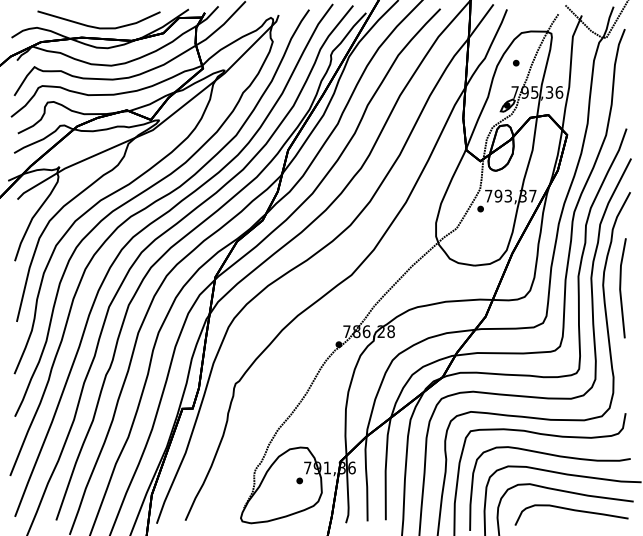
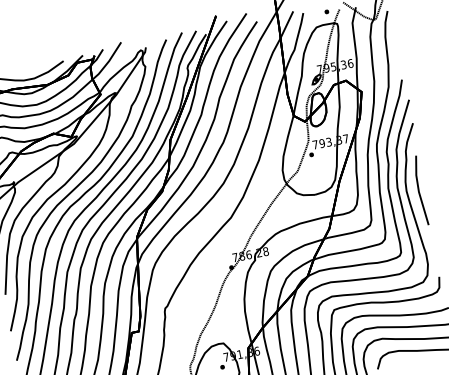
part: (516, 62) -> (326, 11), moved

